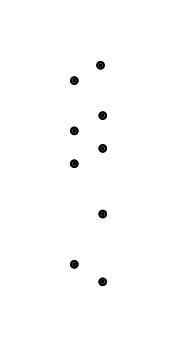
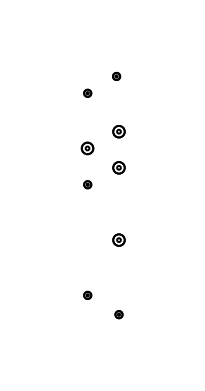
part: (102, 115) -> (118, 131), size x1.6
part: (74, 130) -> (87, 148), size x1.6
part: (102, 148) -> (118, 167), size x1.6
part: (102, 213) -> (118, 239), size x1.6

